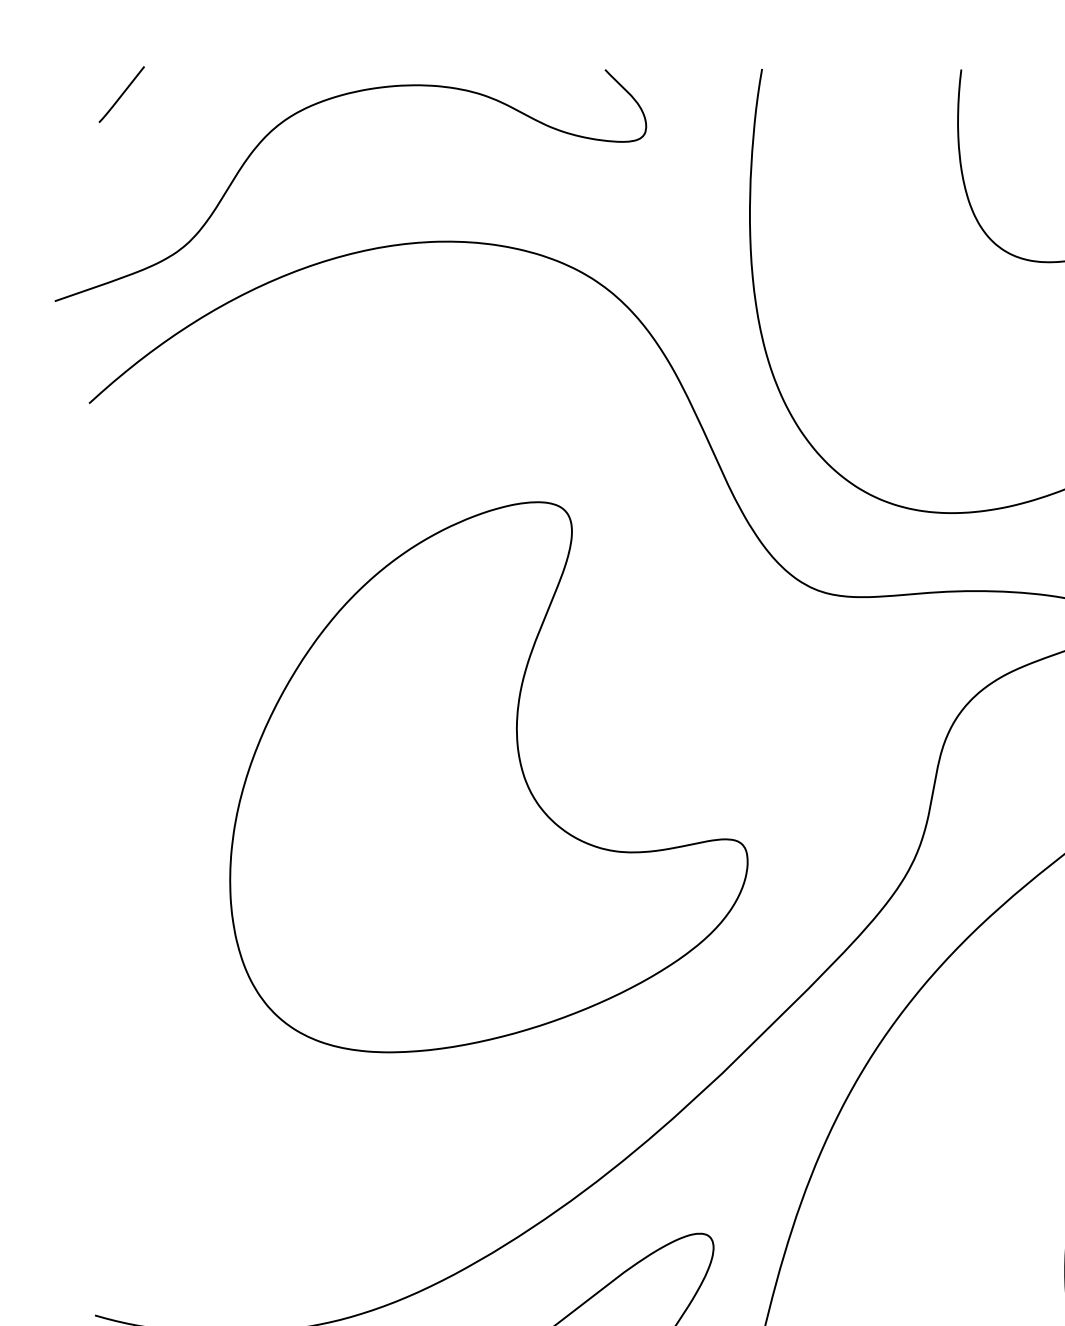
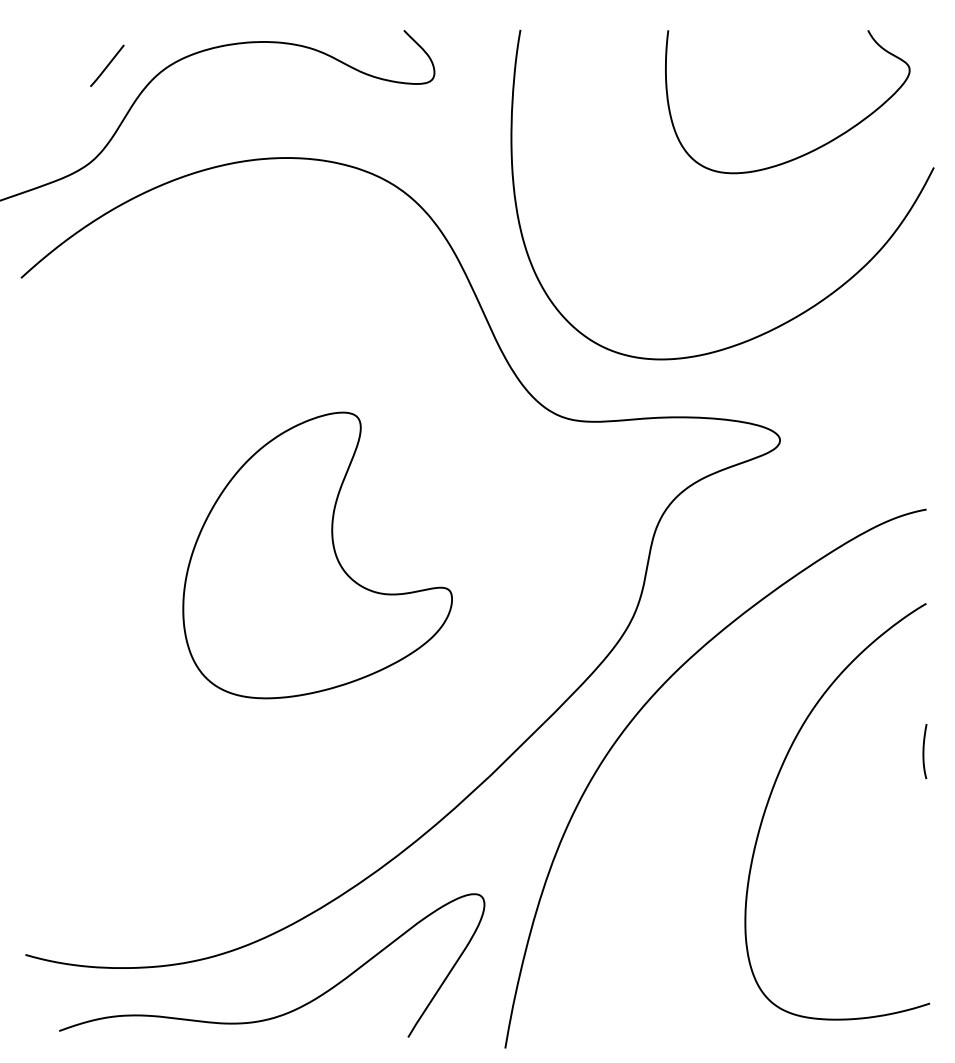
line: (122, 94) -> (107, 65), moved
part: (488, 777) -> (317, 555), size x0.7

